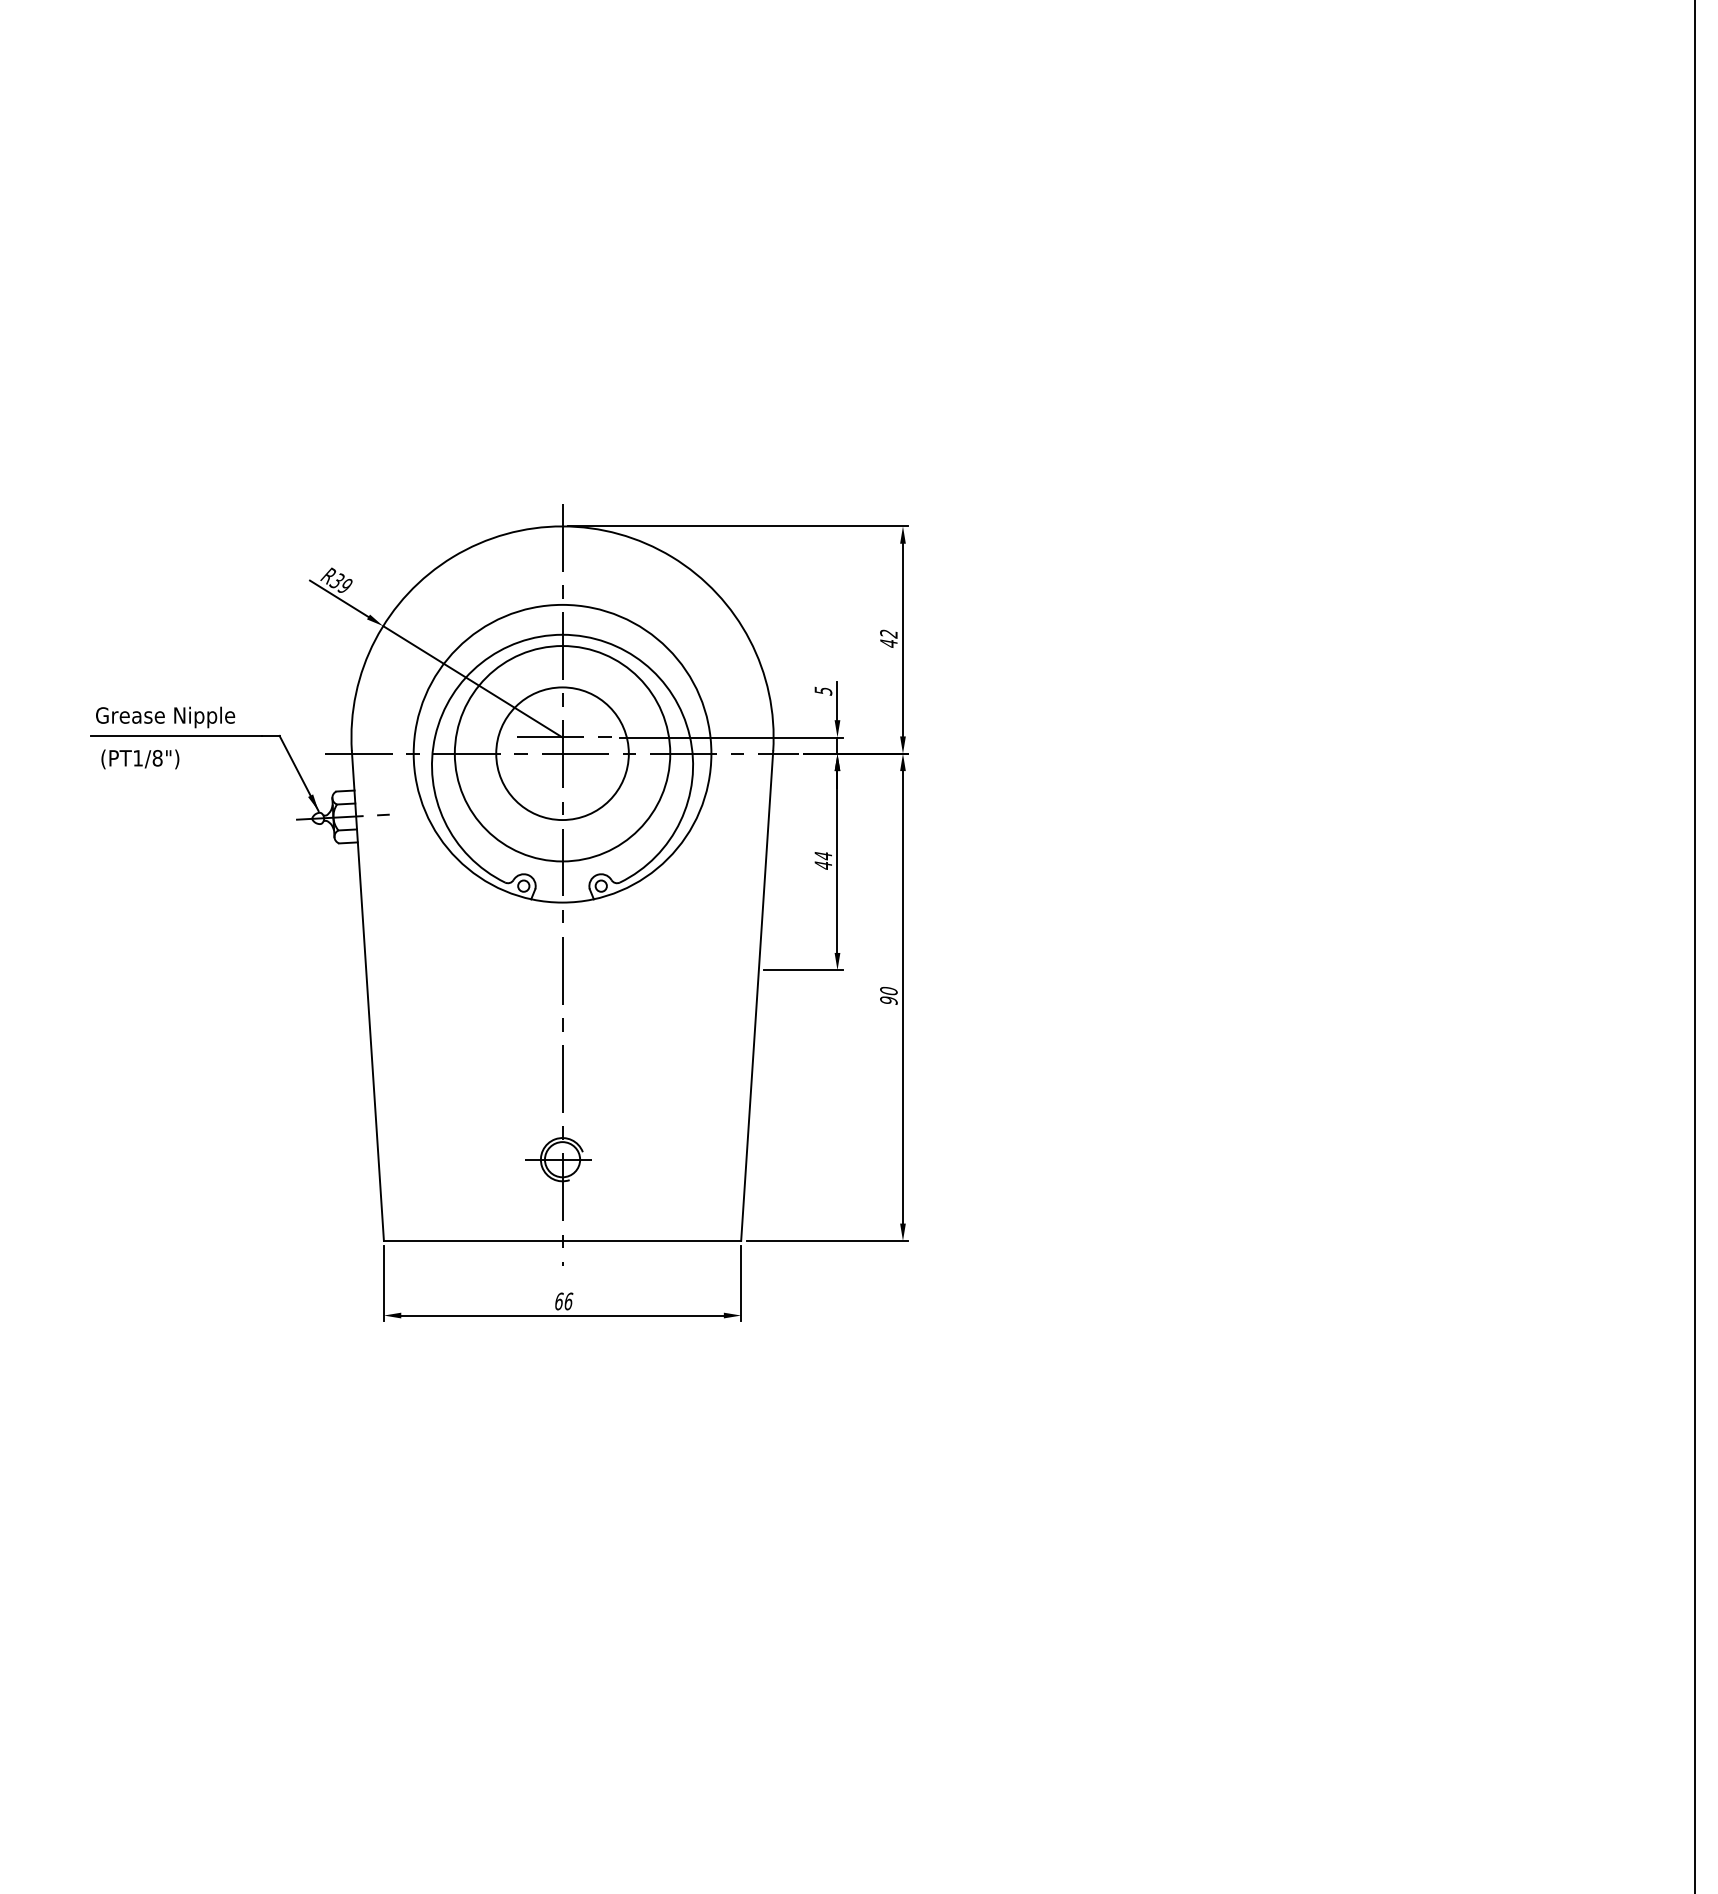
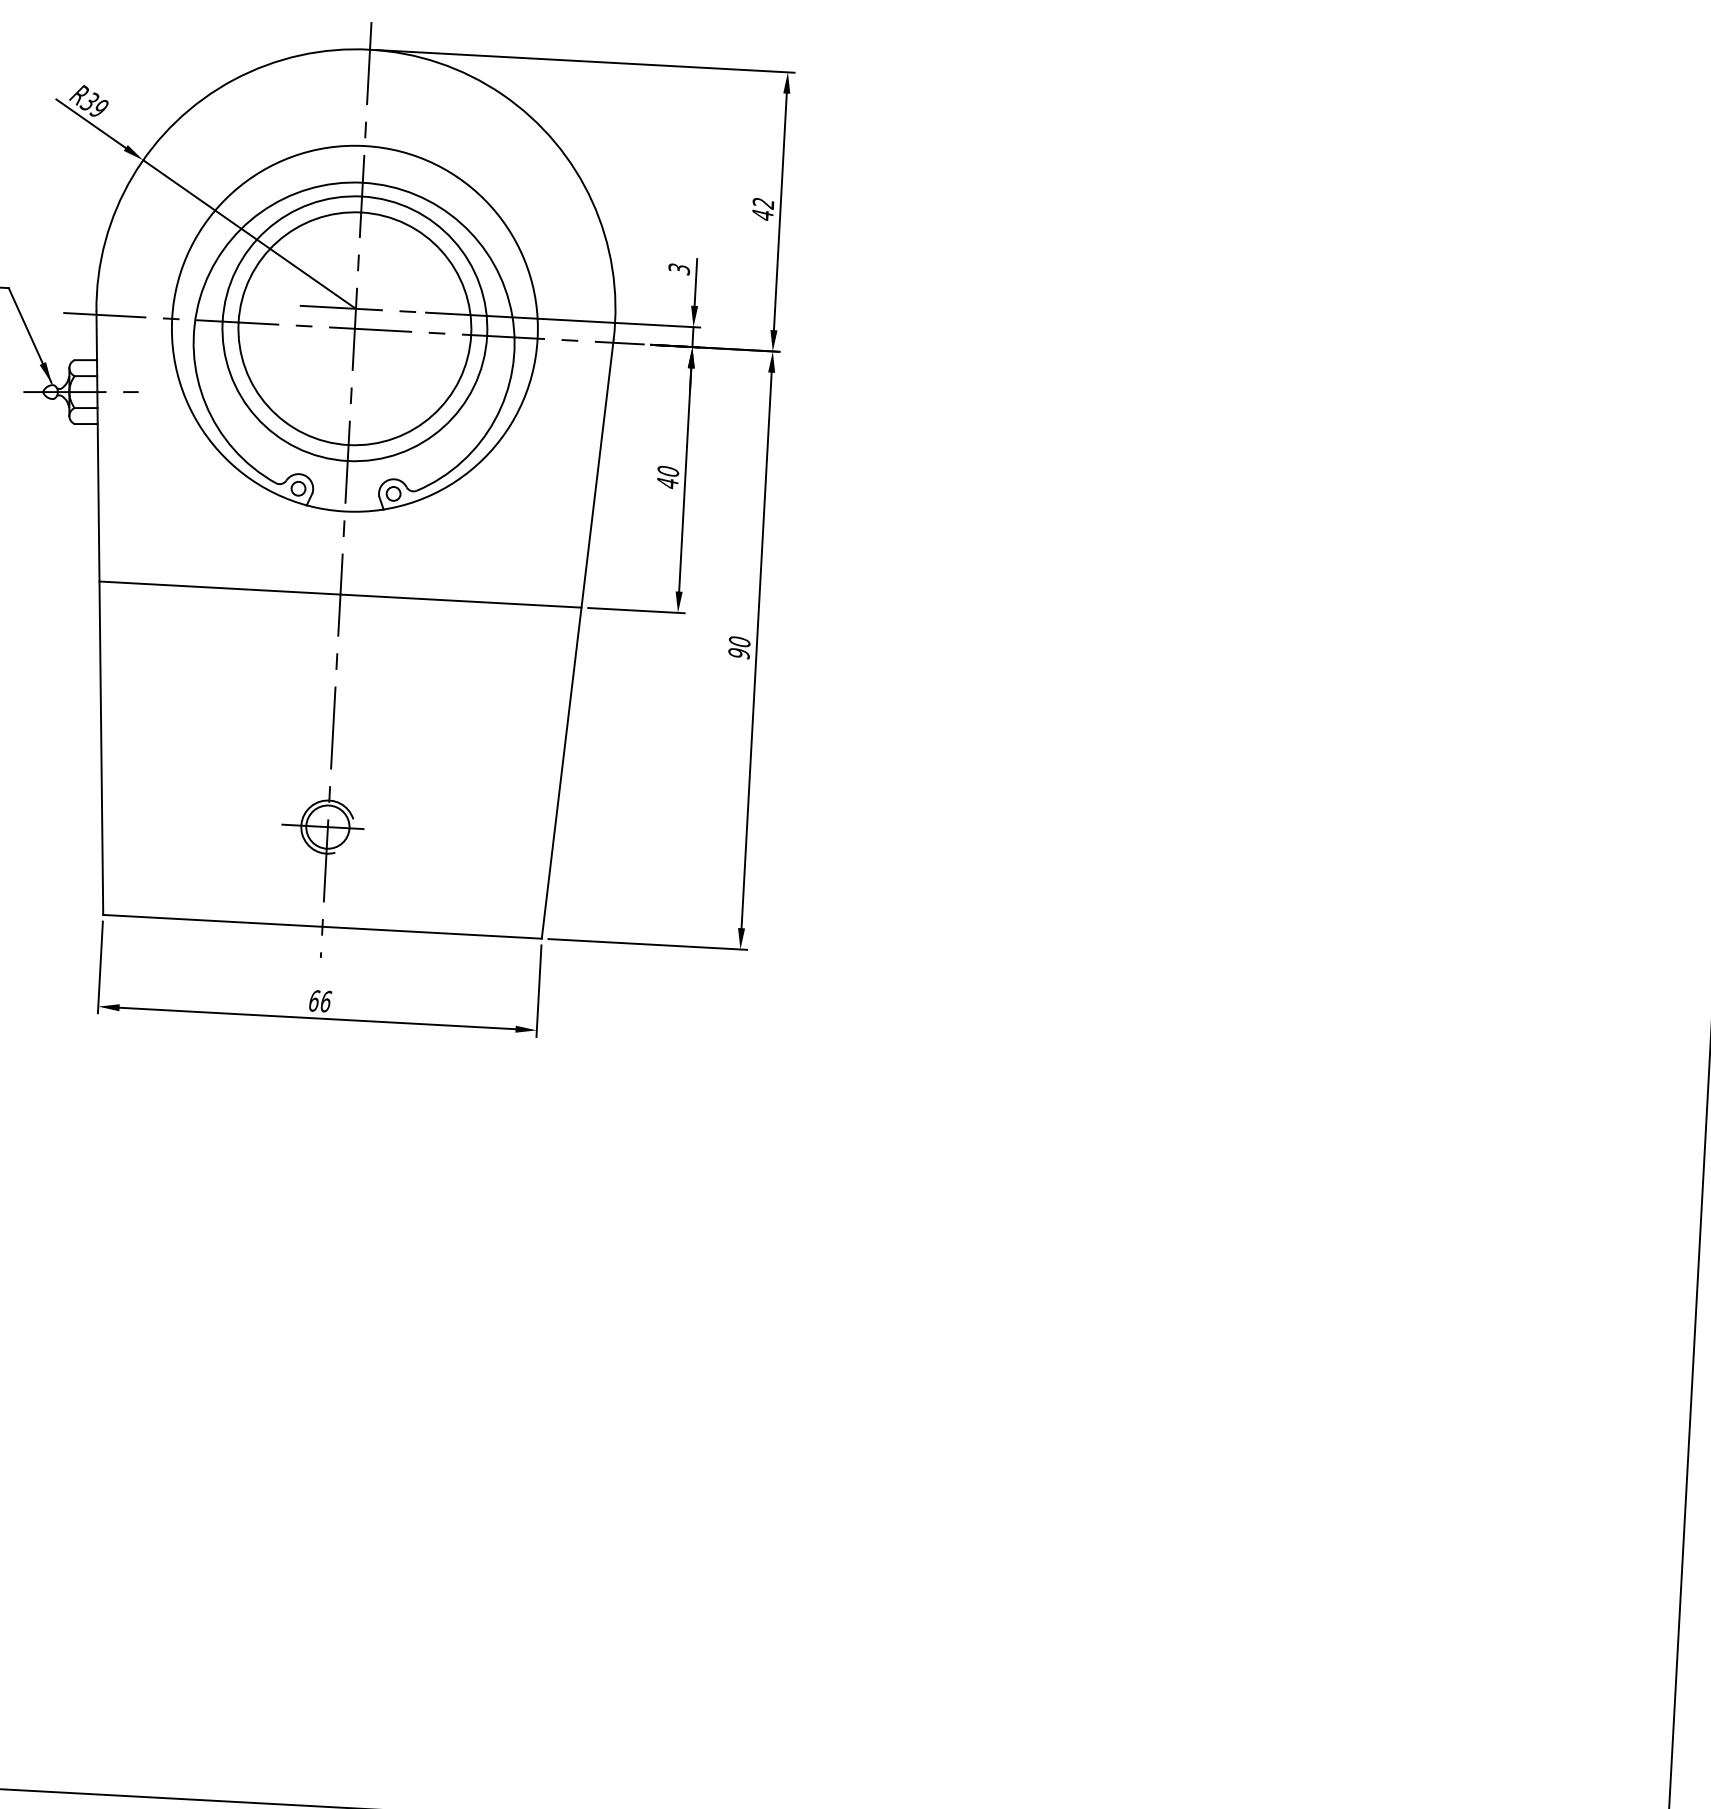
text: (822, 689) -> (678, 267), 5 -> 3
circle: (562, 753) -> (354, 328), size x1.43
text: (823, 855) -> (668, 471), 44 -> 40
line: (562, 970) -> (340, 594), added

